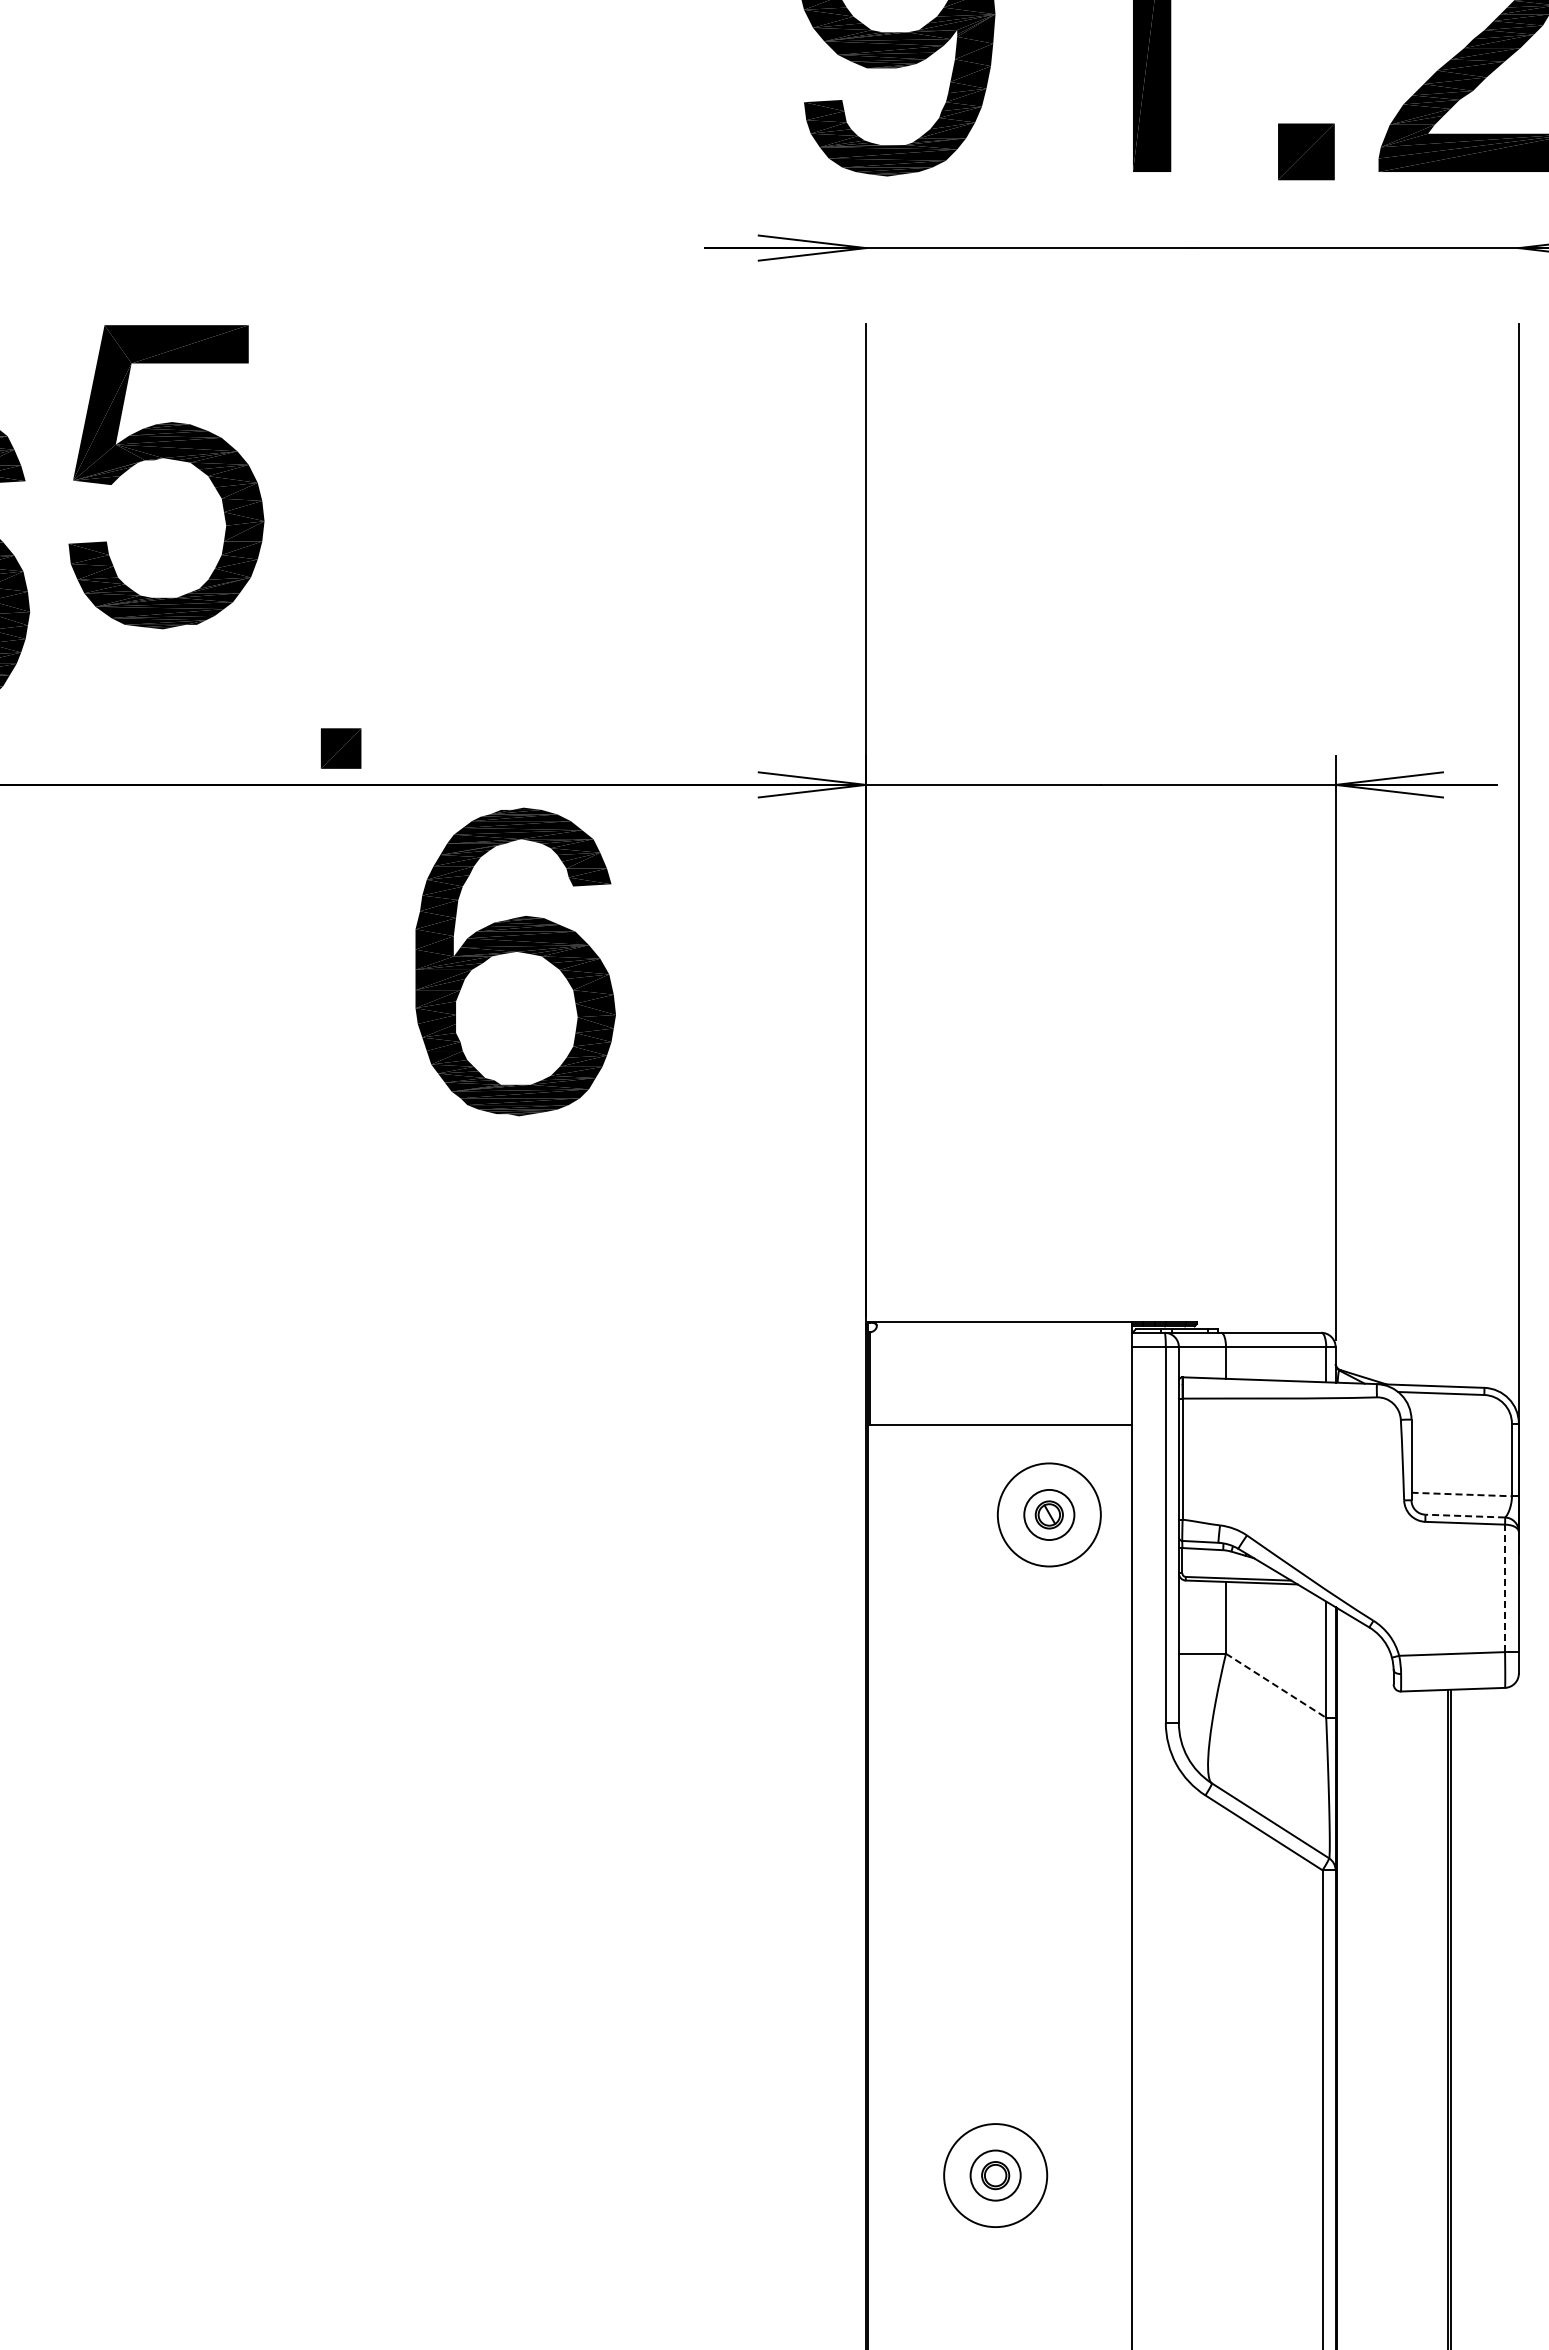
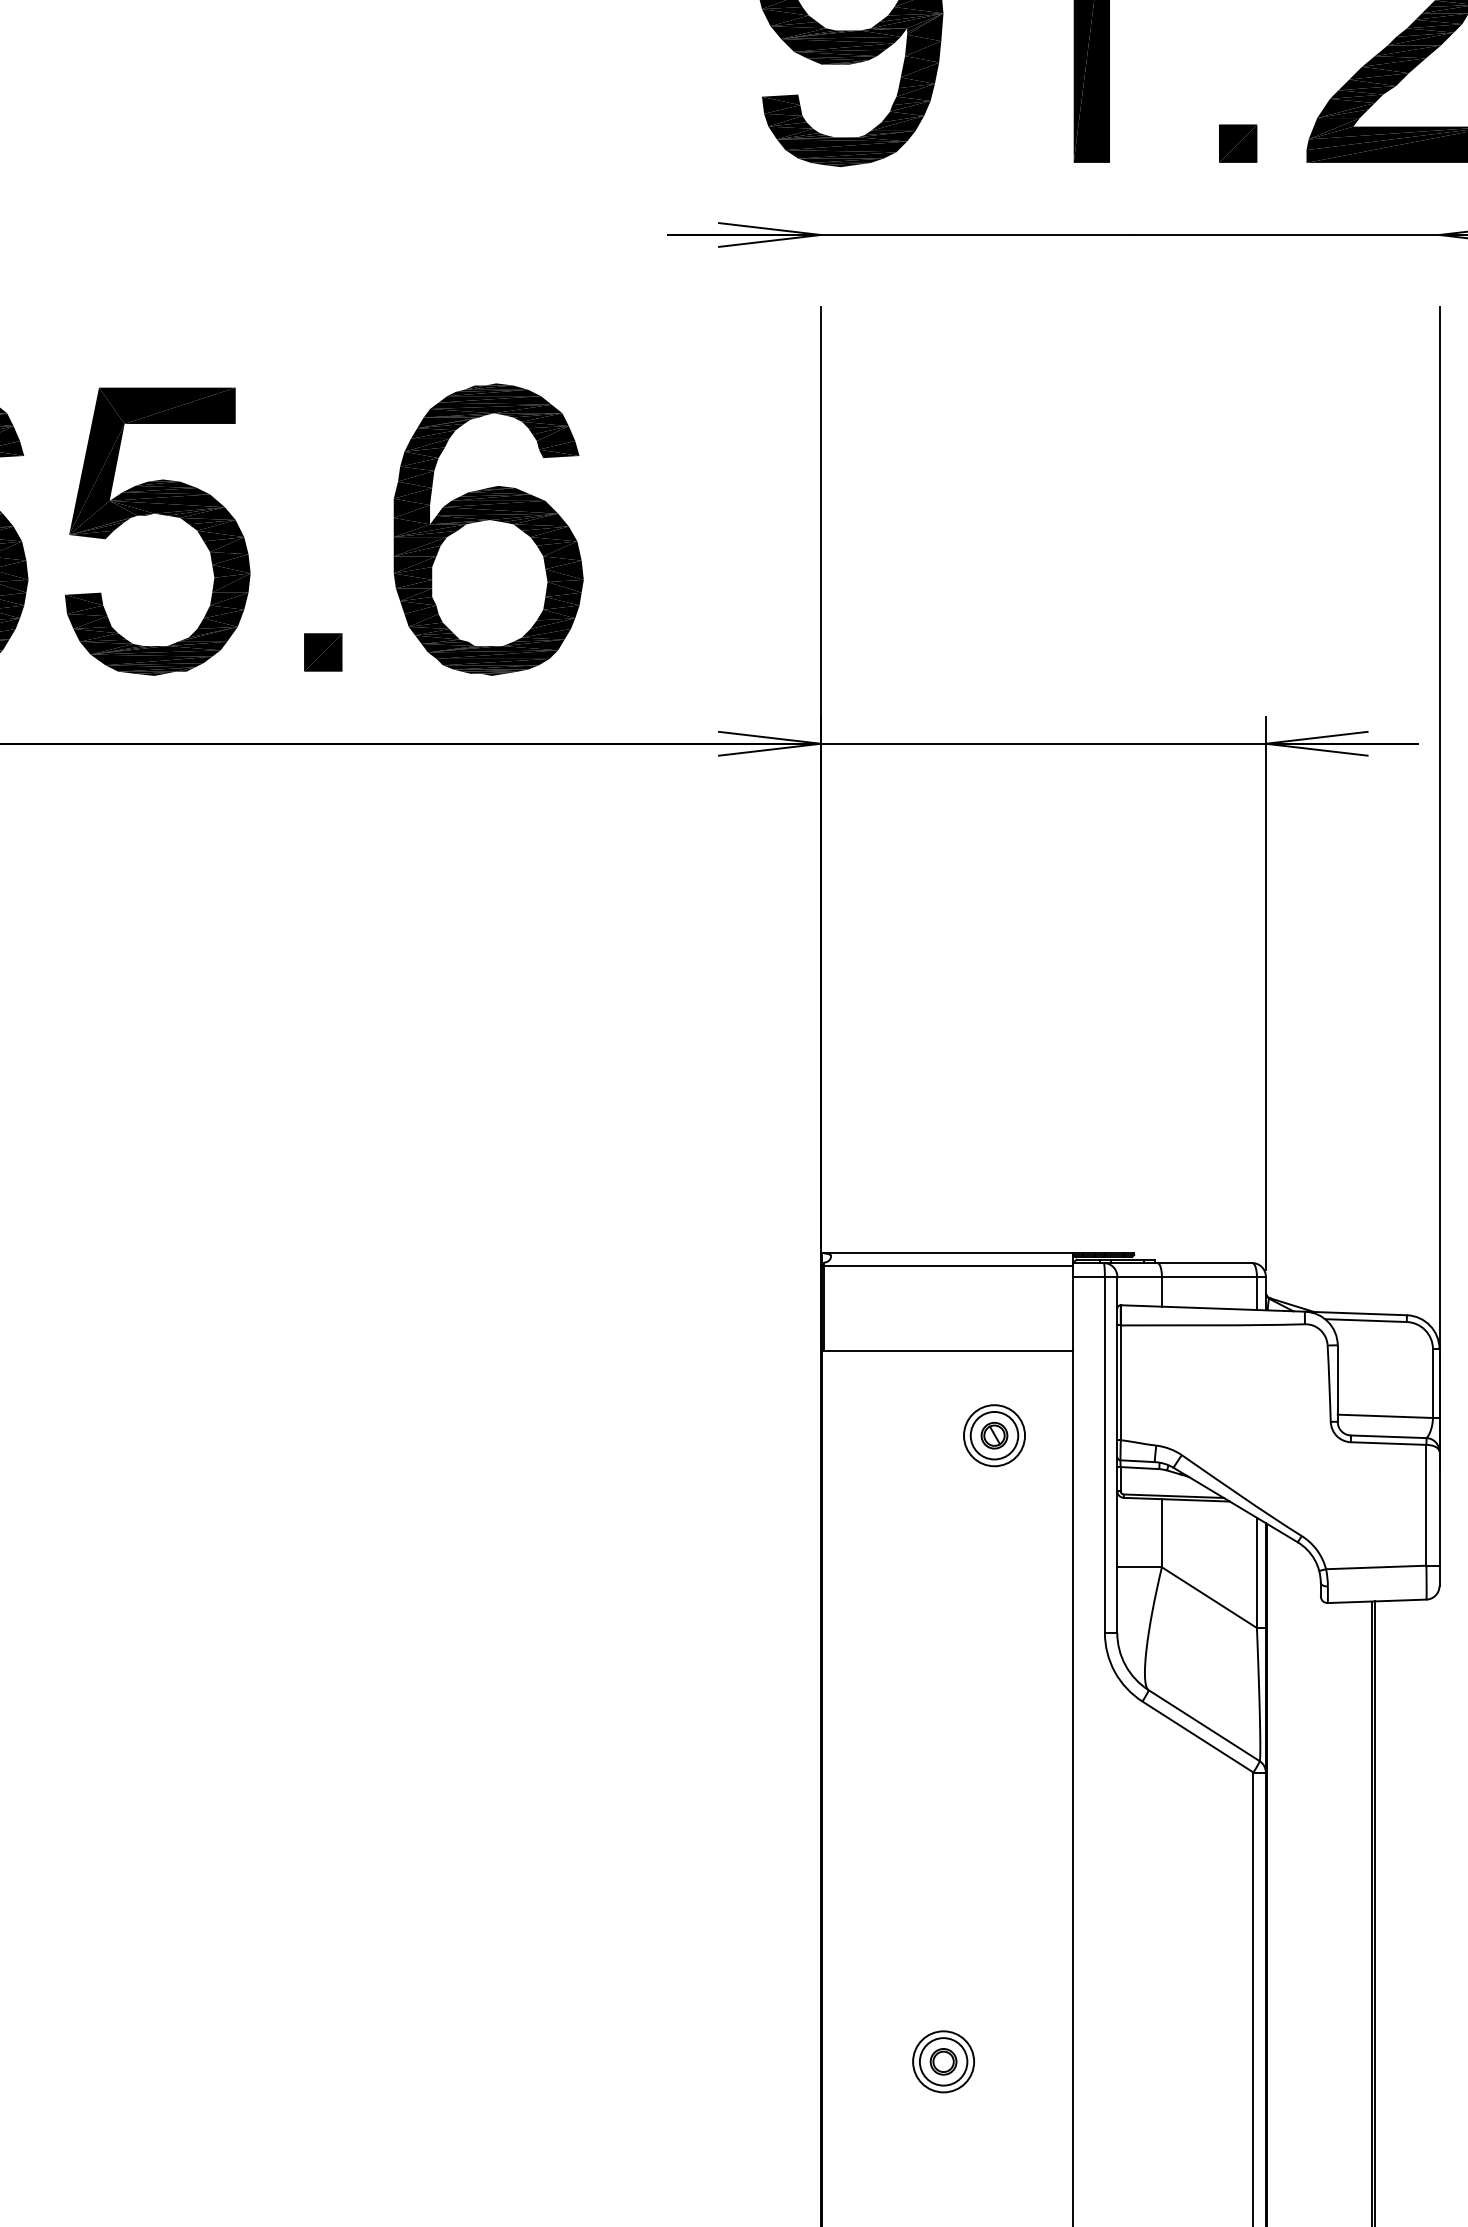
part: (1306, 151) -> (1238, 143), size x0.71
part: (169, 459) -> (160, 514), moved
part: (341, 748) -> (323, 652), moved
part: (515, 961) -> (488, 529), moved
line: (999, 1336) -> (947, 1266), added
line: (1462, 1494) -> (1386, 1416), dashed -> solid
circle: (1049, 1514) -> (994, 1435), size x0.62
line: (1465, 1516) -> (1388, 1437), dashed -> solid
line: (1505, 1588) -> (1426, 1505), dashed -> solid
line: (1276, 1686) -> (1209, 1598), dashed -> solid
circle: (995, 2175) -> (943, 2061), size x0.62

